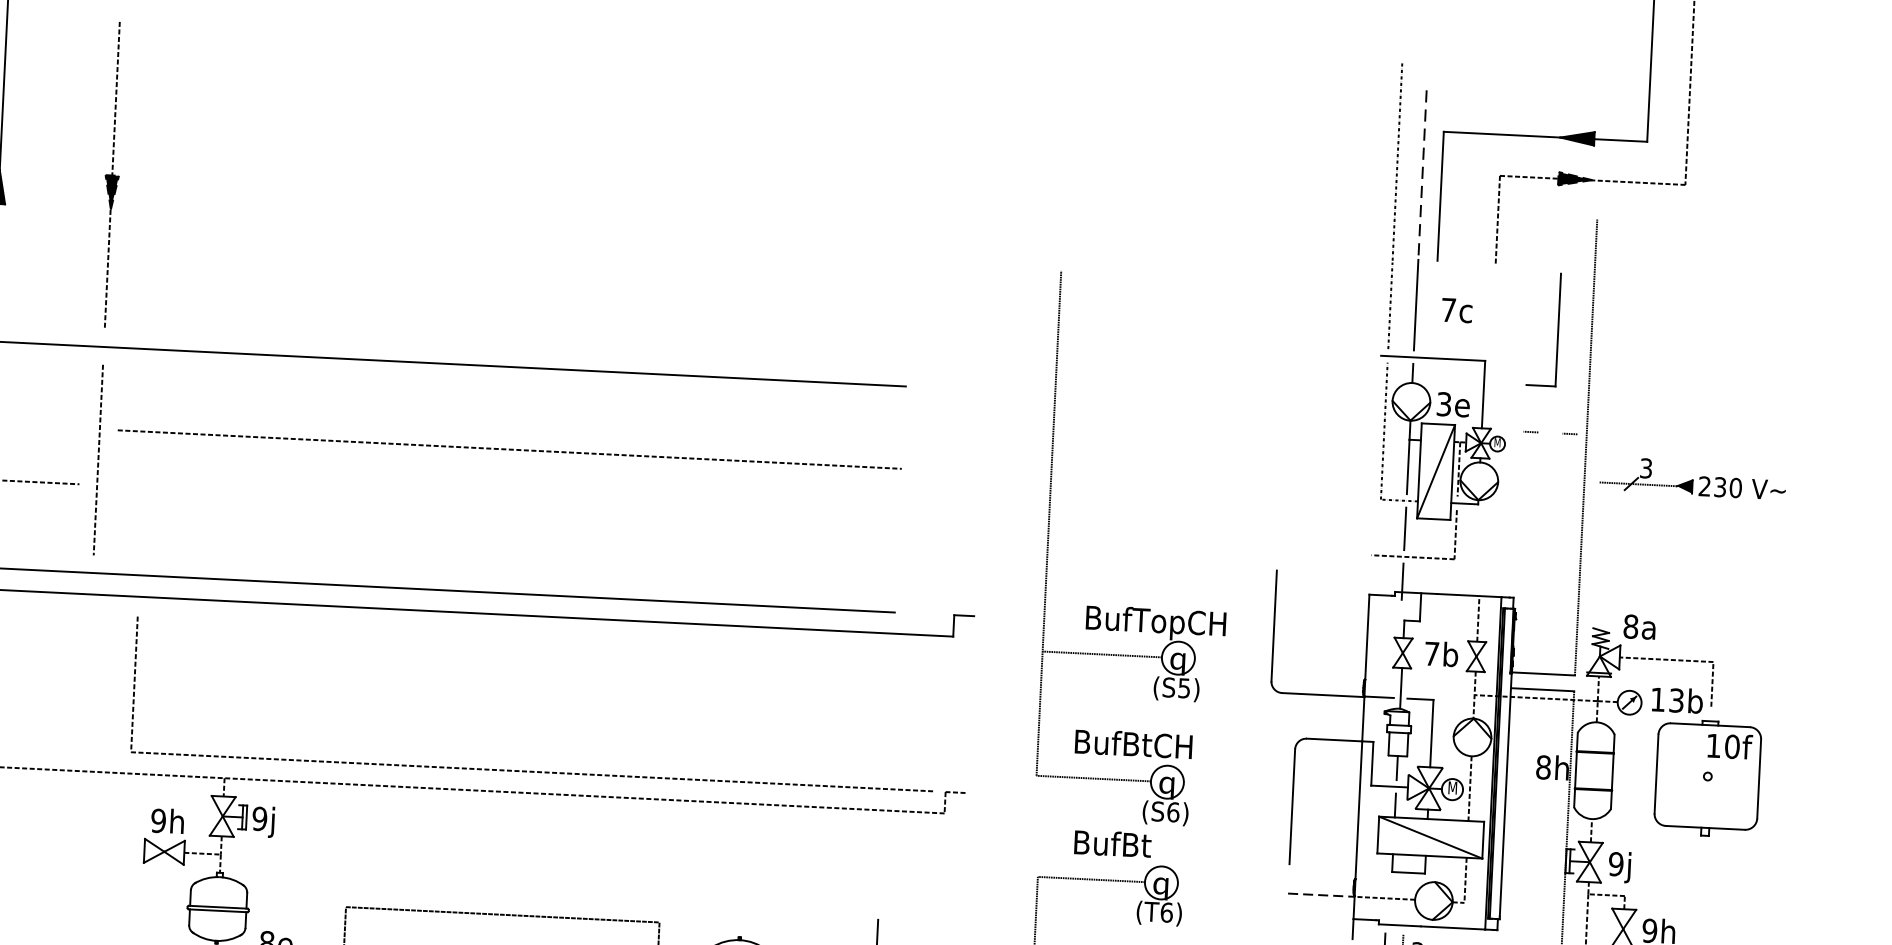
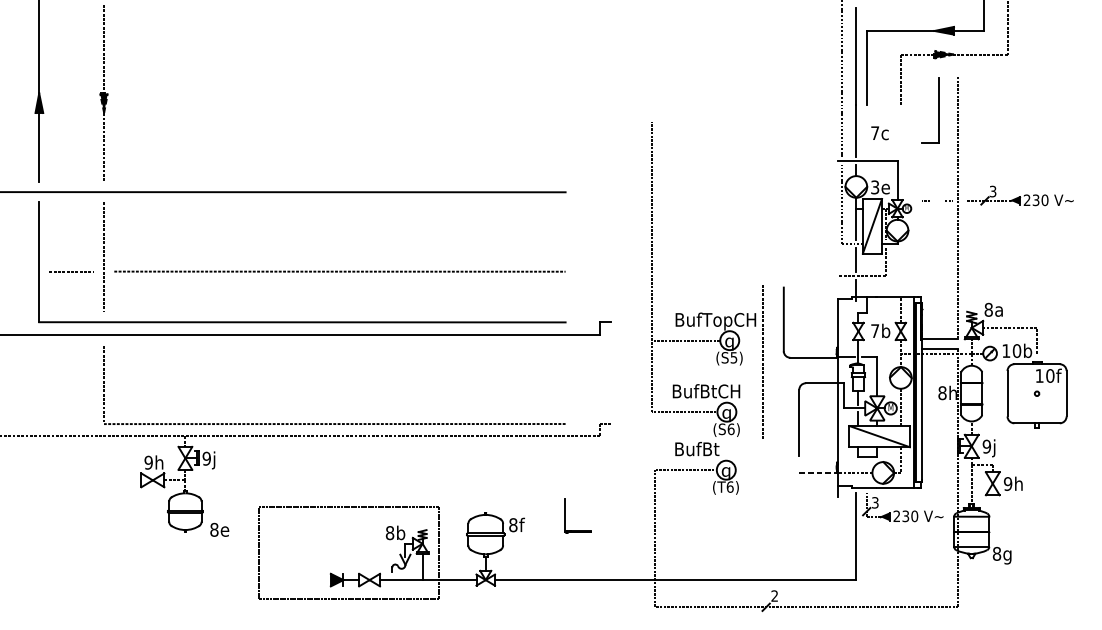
line: (1422, 175) -> (856, 56), dashed -> solid
part: (1558, 329) -> (938, 110), moved
line: (509, 449) -> (339, 271), moved
part: (1693, 477) -> (1020, 195), moved
line: (1235, 695) -> (763, 360), added
text: (1675, 699) -> (1016, 350), 13b -> 10b
part: (531, 770) -> (334, 423), moved

